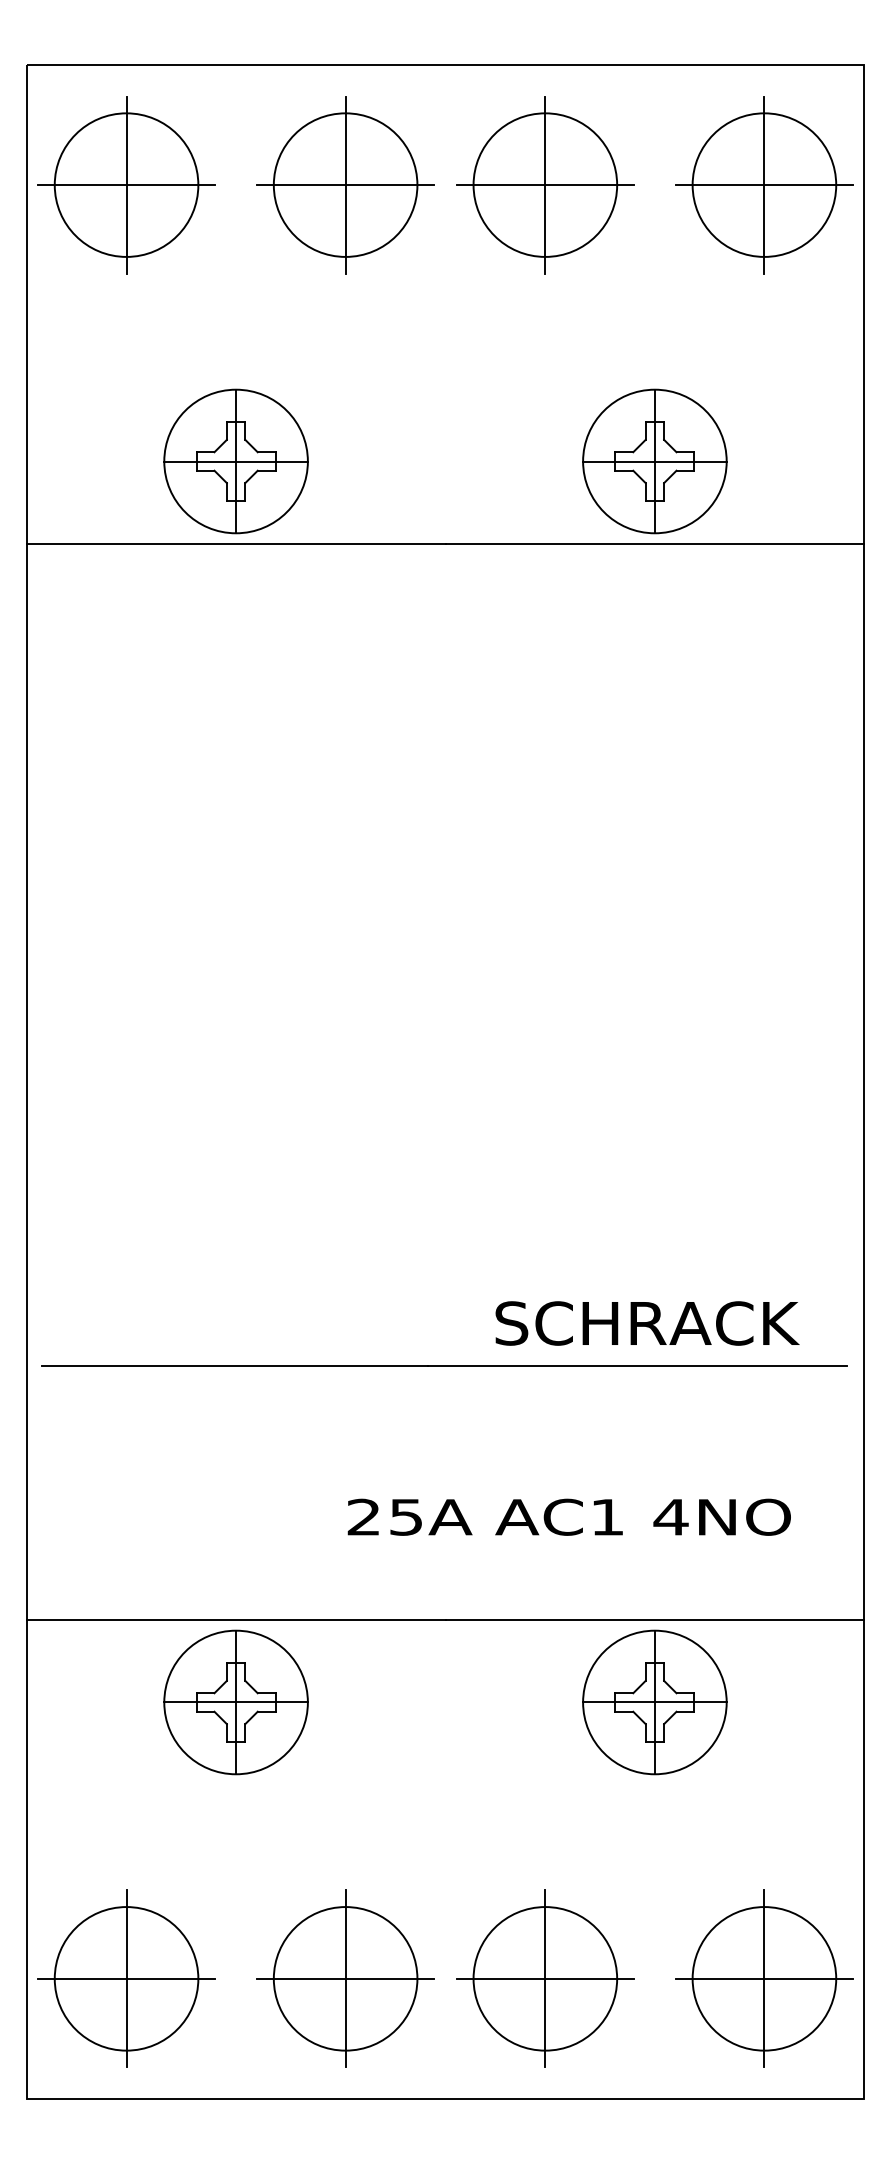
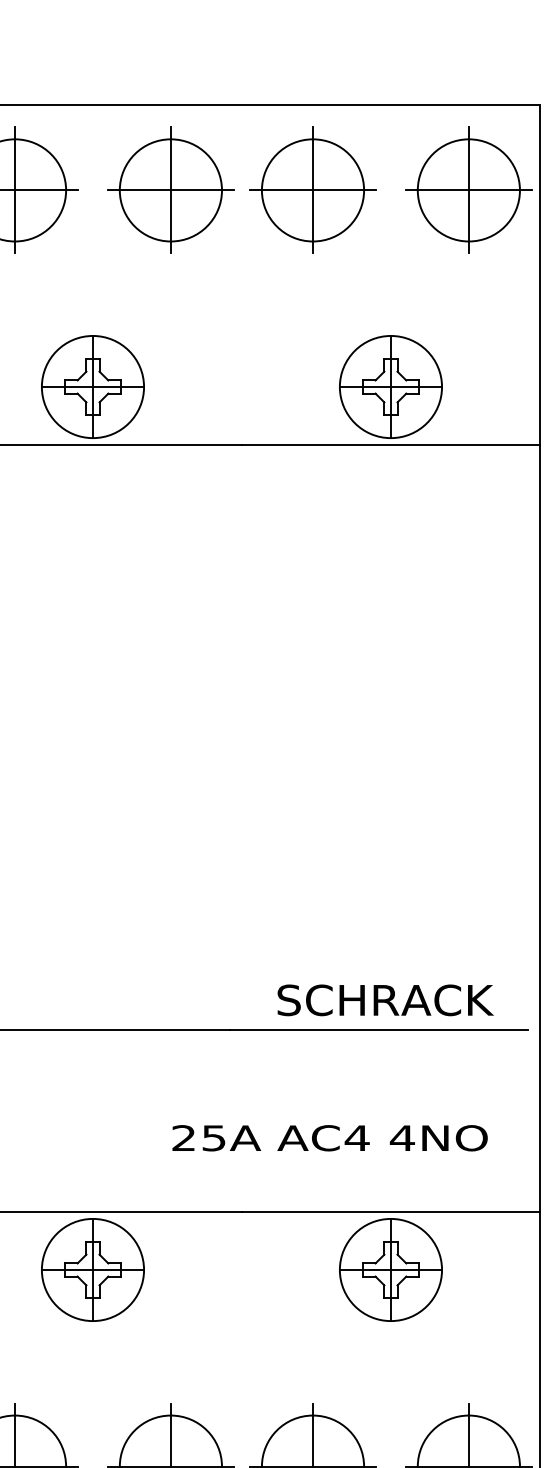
text: (607, 1517) -> (357, 1138), AC1 -> AC4

